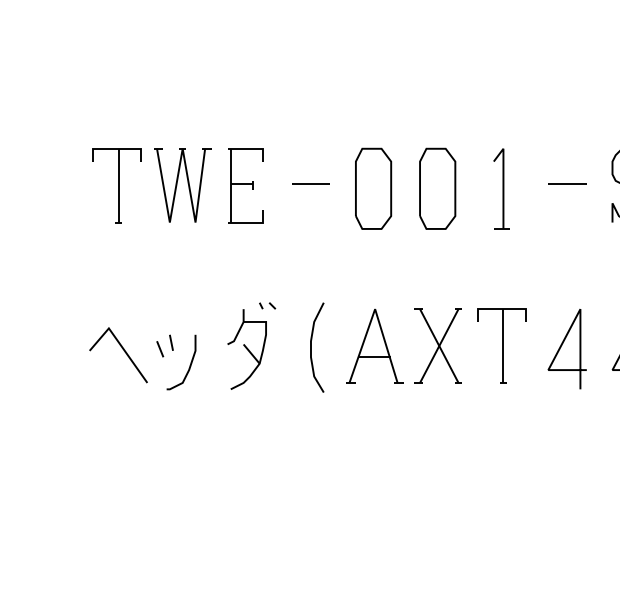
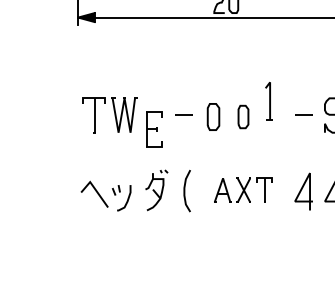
part: (246, 185) -> (154, 129), moved
part: (373, 187) -> (213, 116), size x0.7
part: (437, 187) -> (243, 116), size x0.6
part: (499, 189) -> (268, 101), moved
part: (437, 346) -> (243, 190), size x0.7

